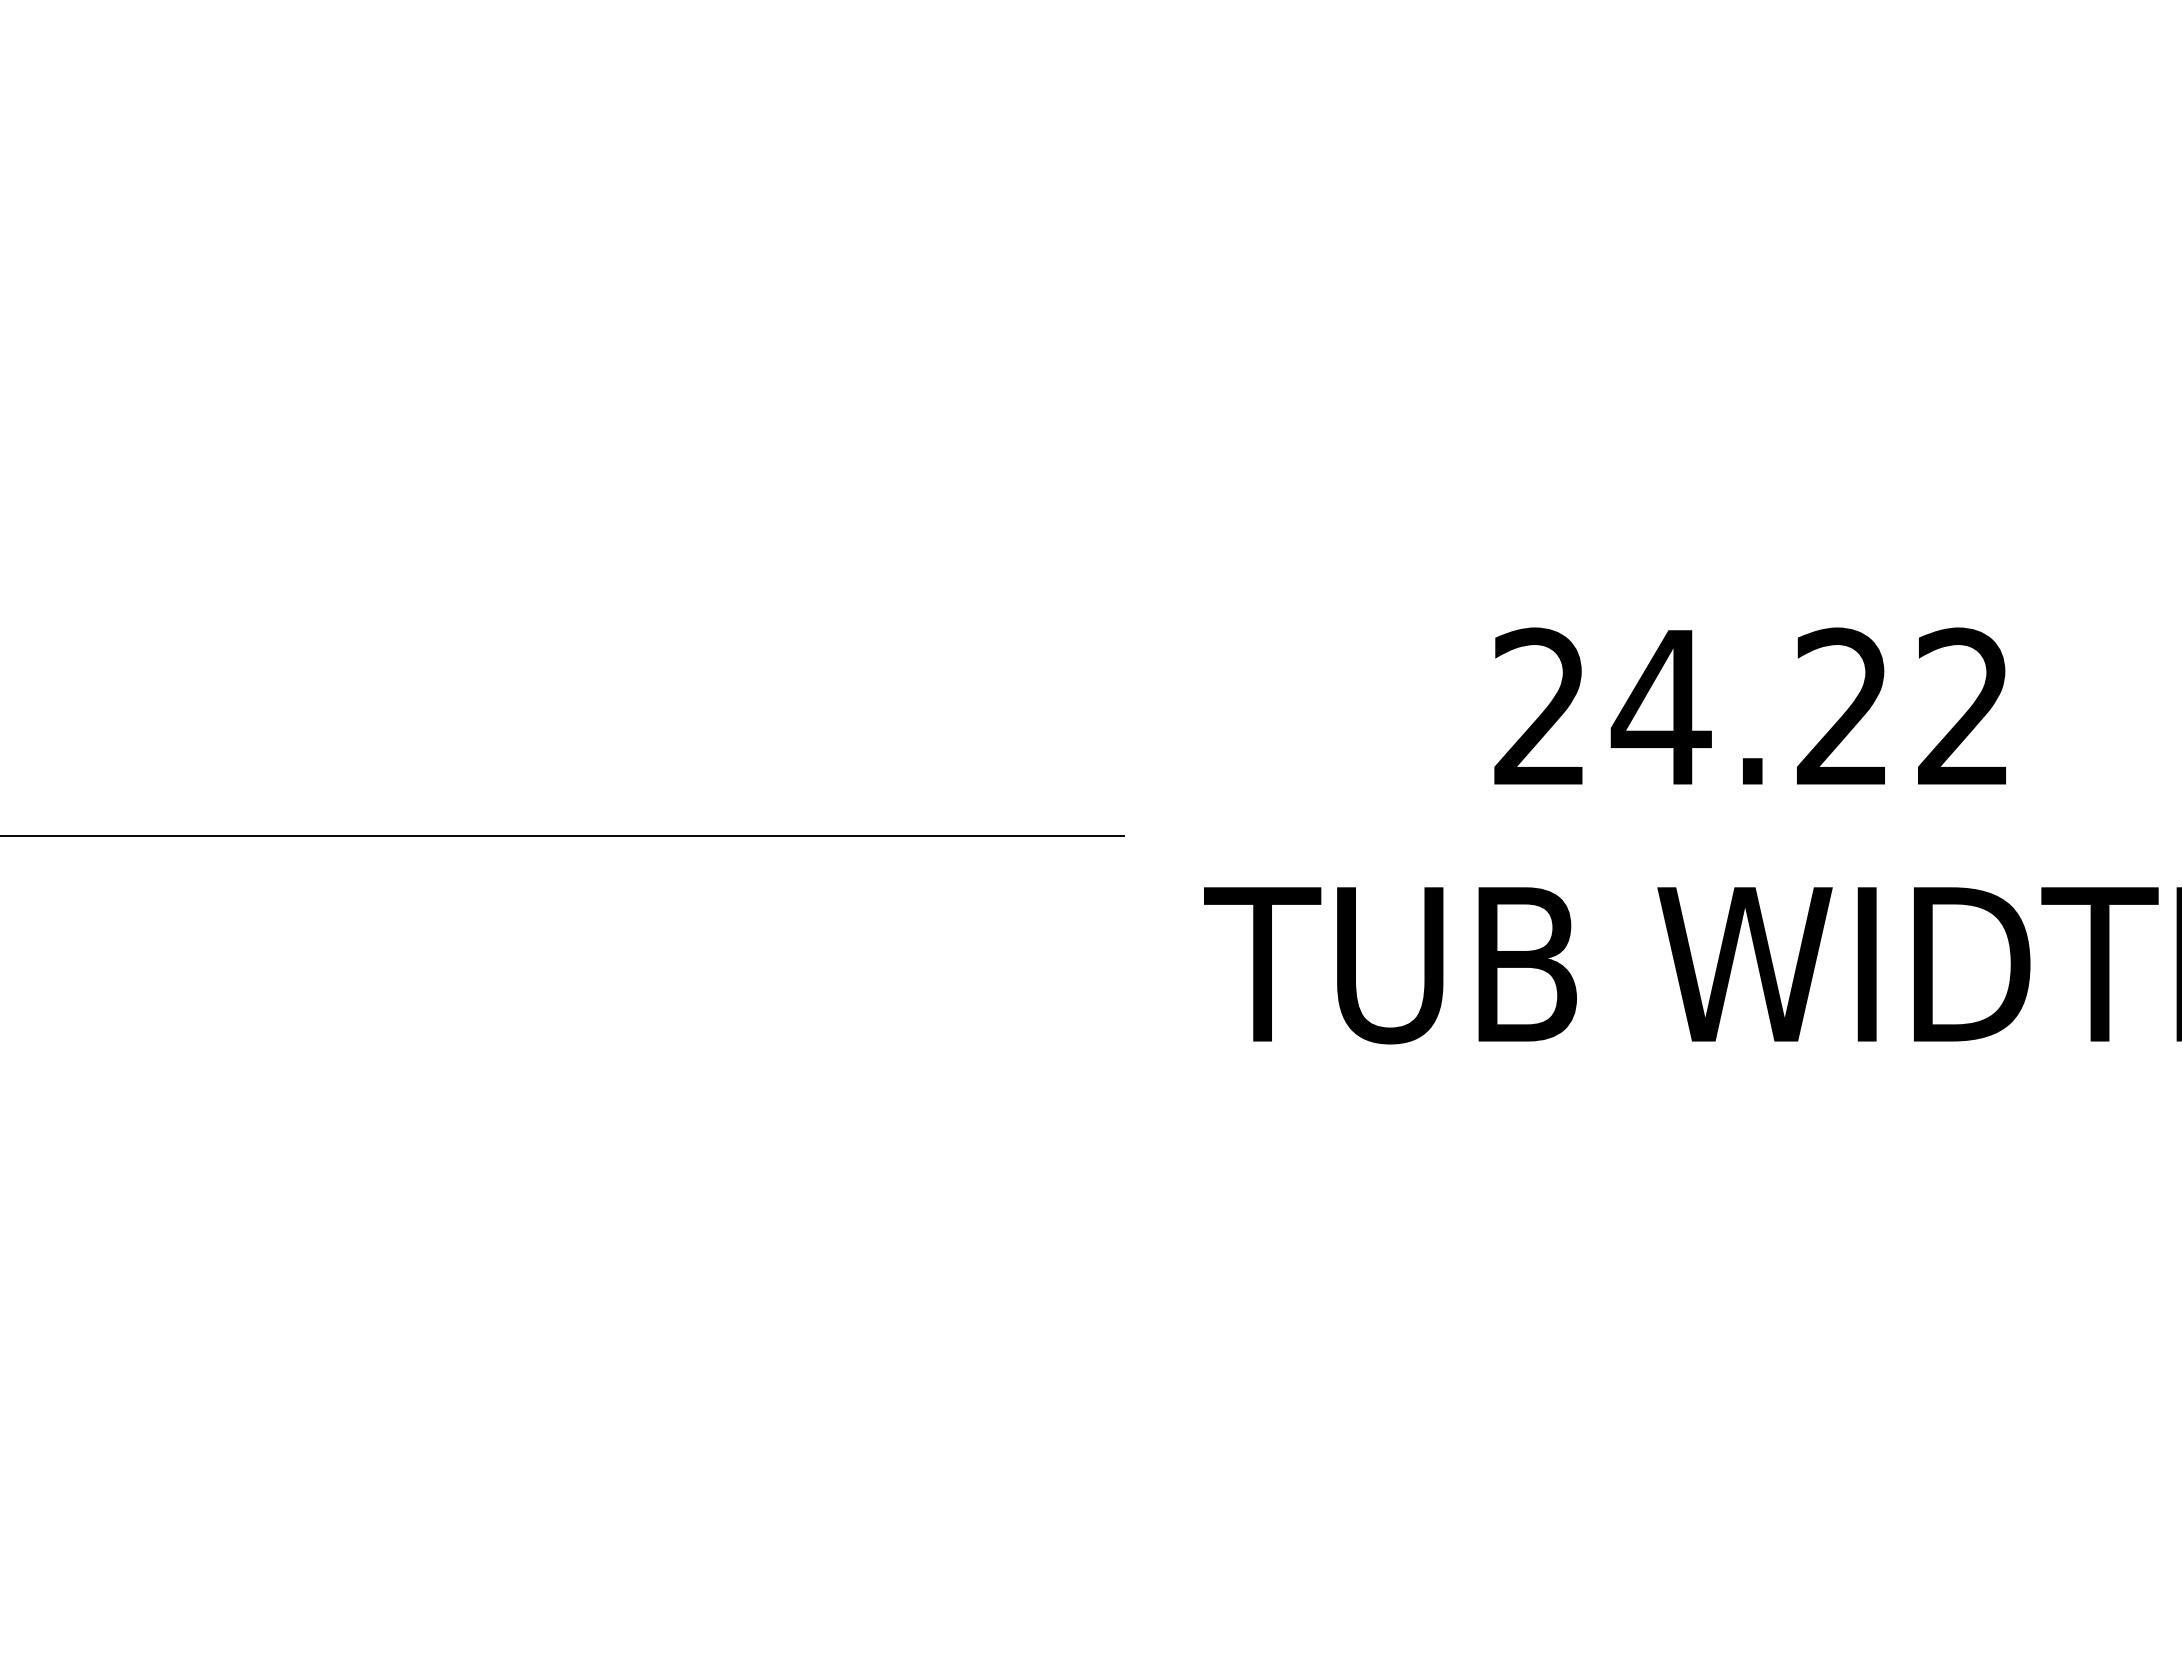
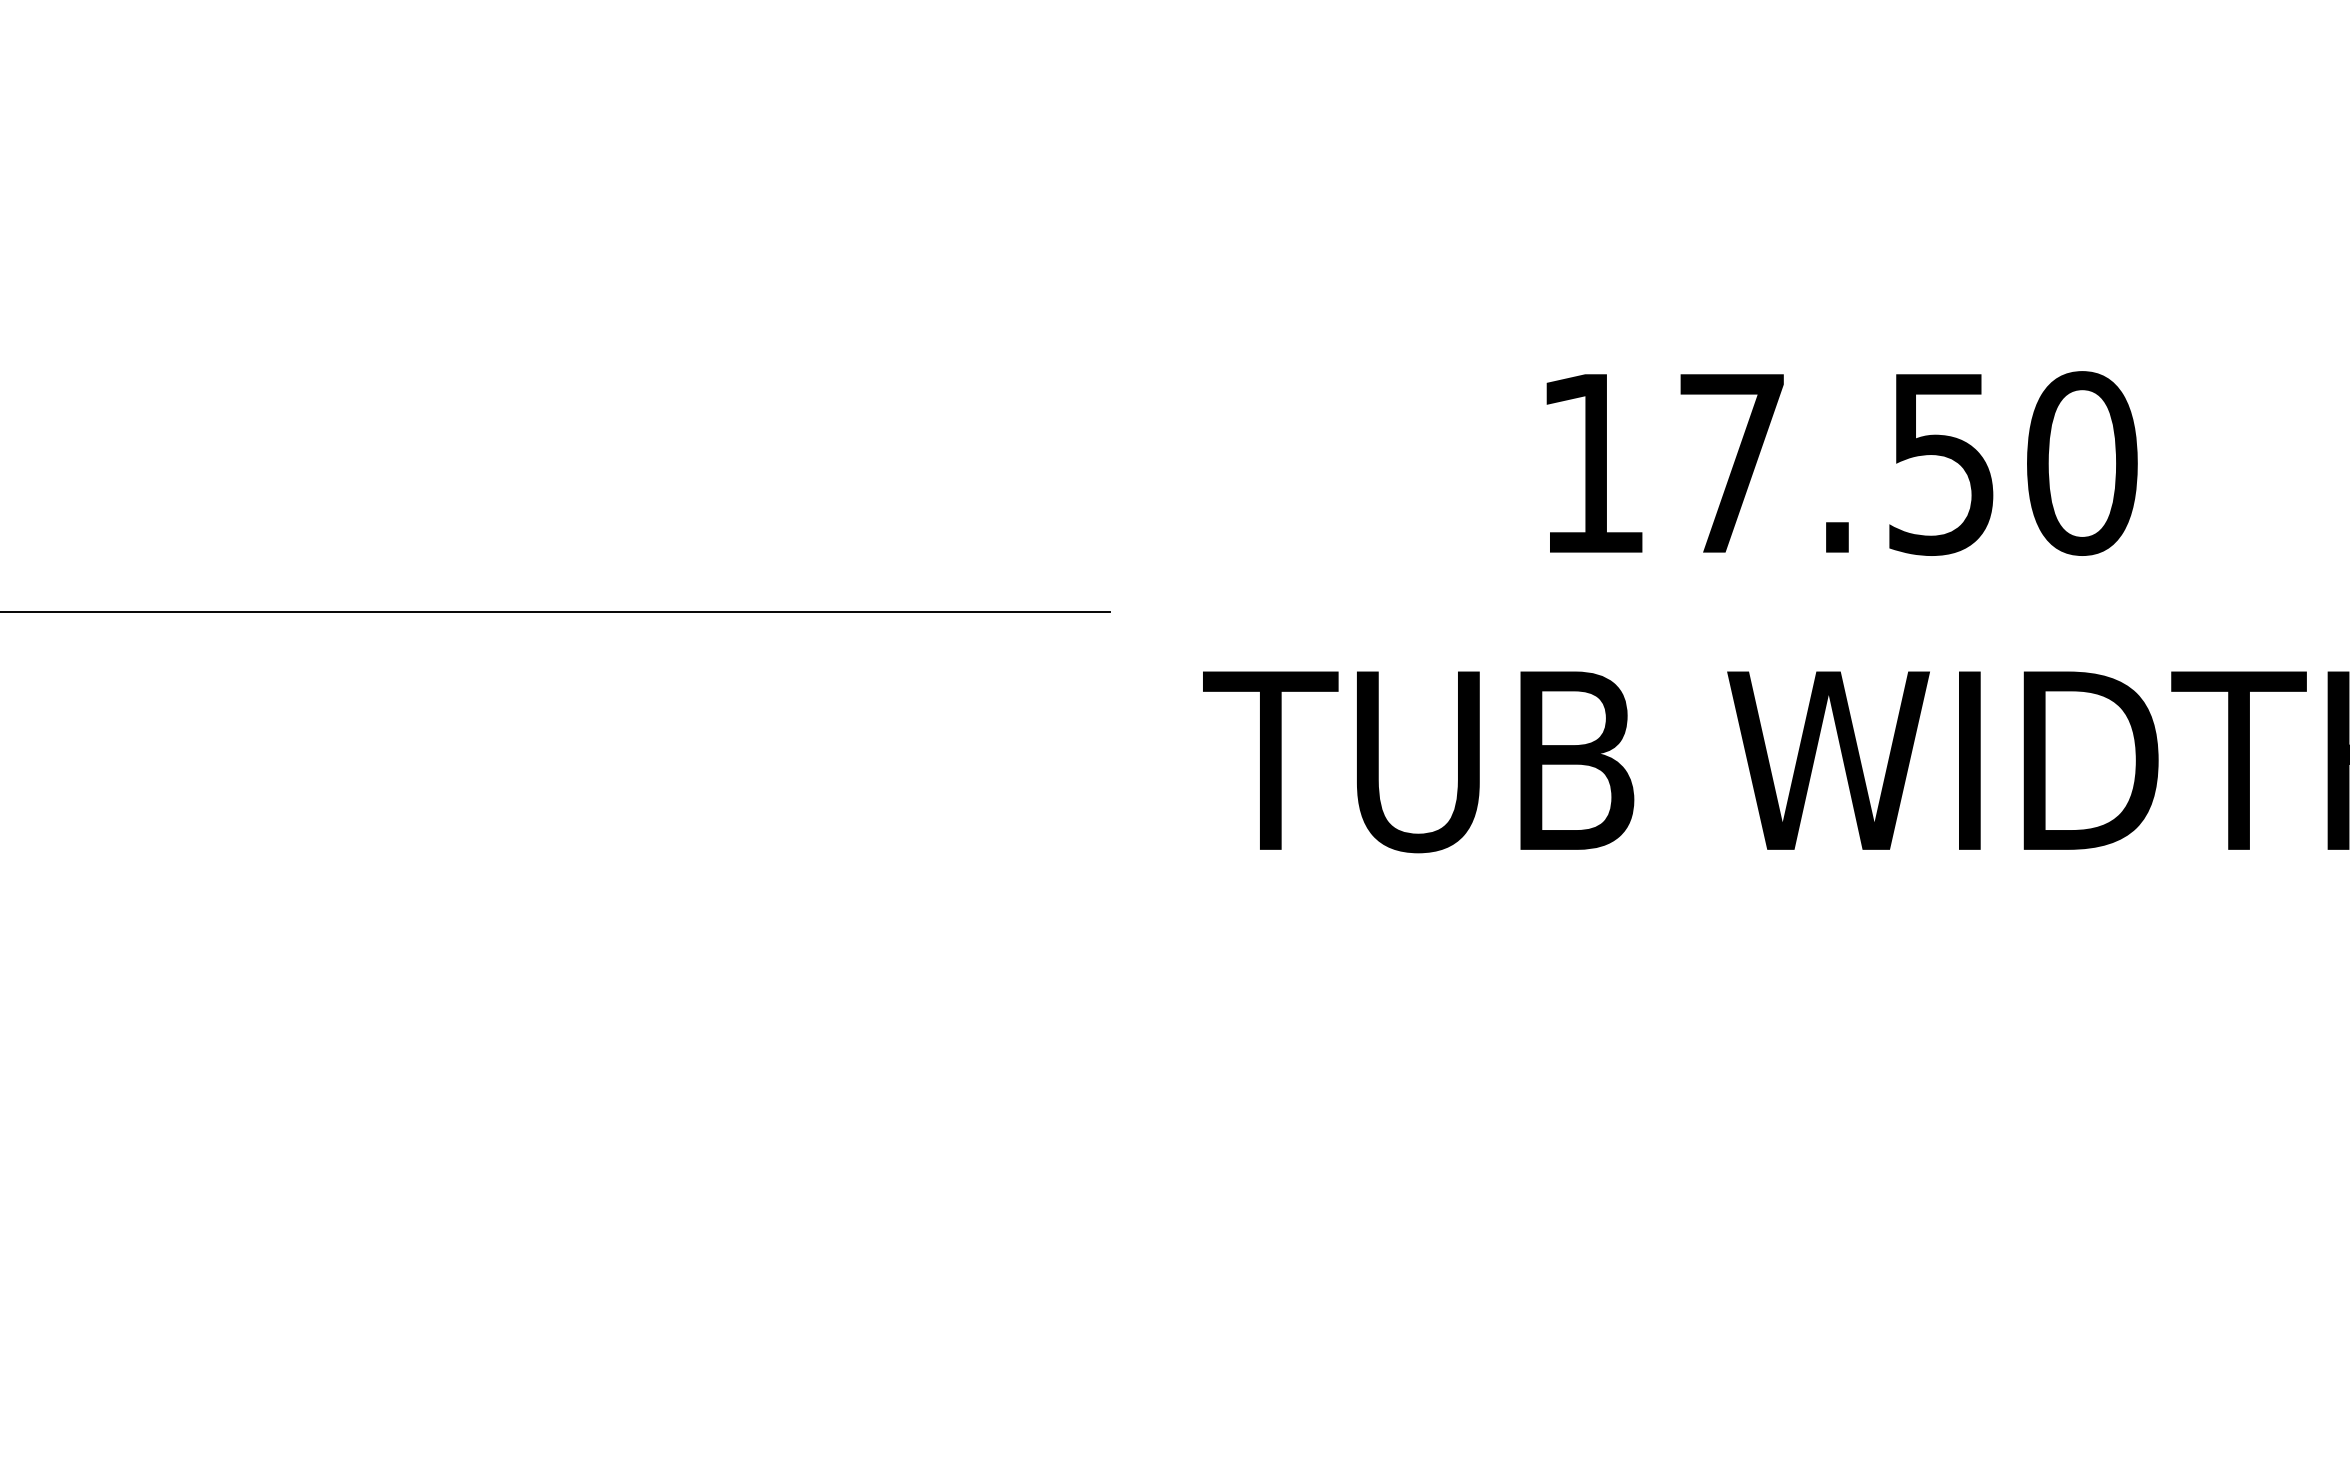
text: (1753, 707) -> (1838, 463), 24.22 -> 17.50

